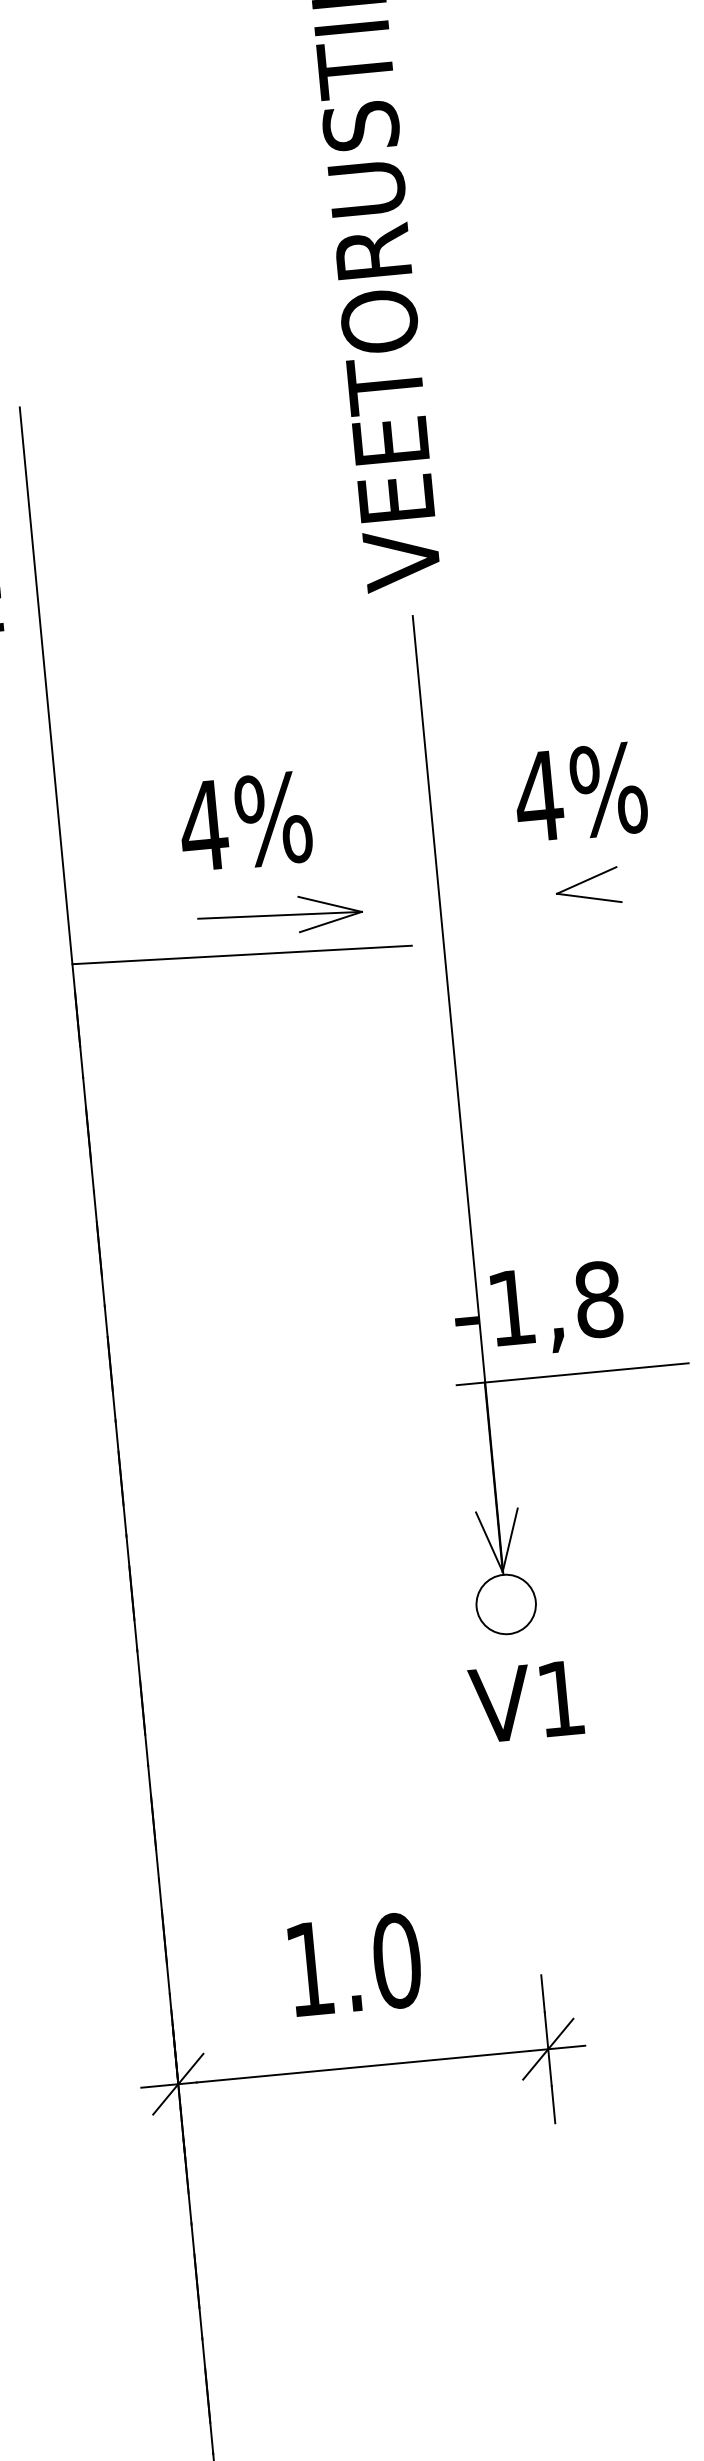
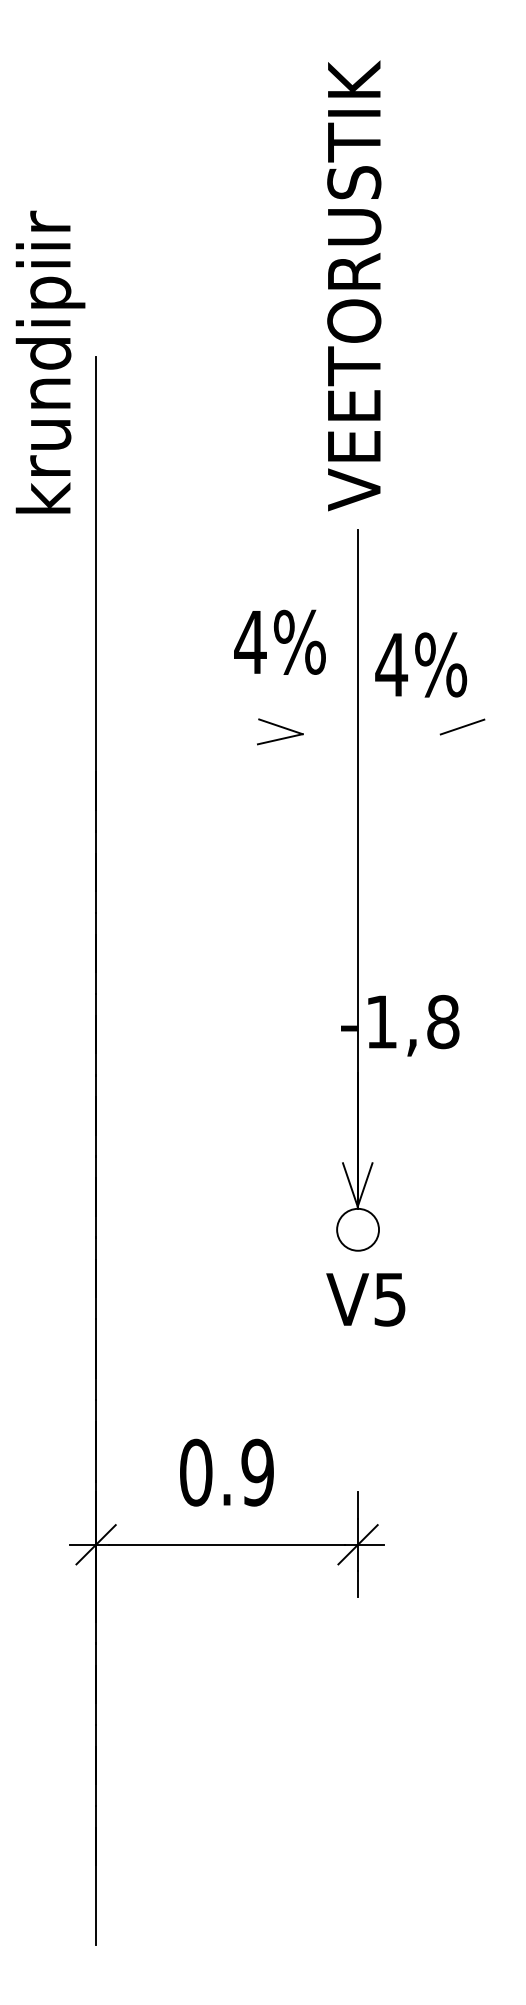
text: (581, 791) -> (421, 664), moved
text: (244, 820) -> (279, 641), moved
line: (588, 898) -> (462, 739), removed
line: (279, 915) -> (244, 731), removed
line: (241, 955) -> (215, 756), removed
line: (571, 1374) -> (419, 1072), removed
text: (559, 1698) -> (389, 1299), V1 -> V5
text: (354, 1964) -> (227, 1472), 1.0 -> 0.9

